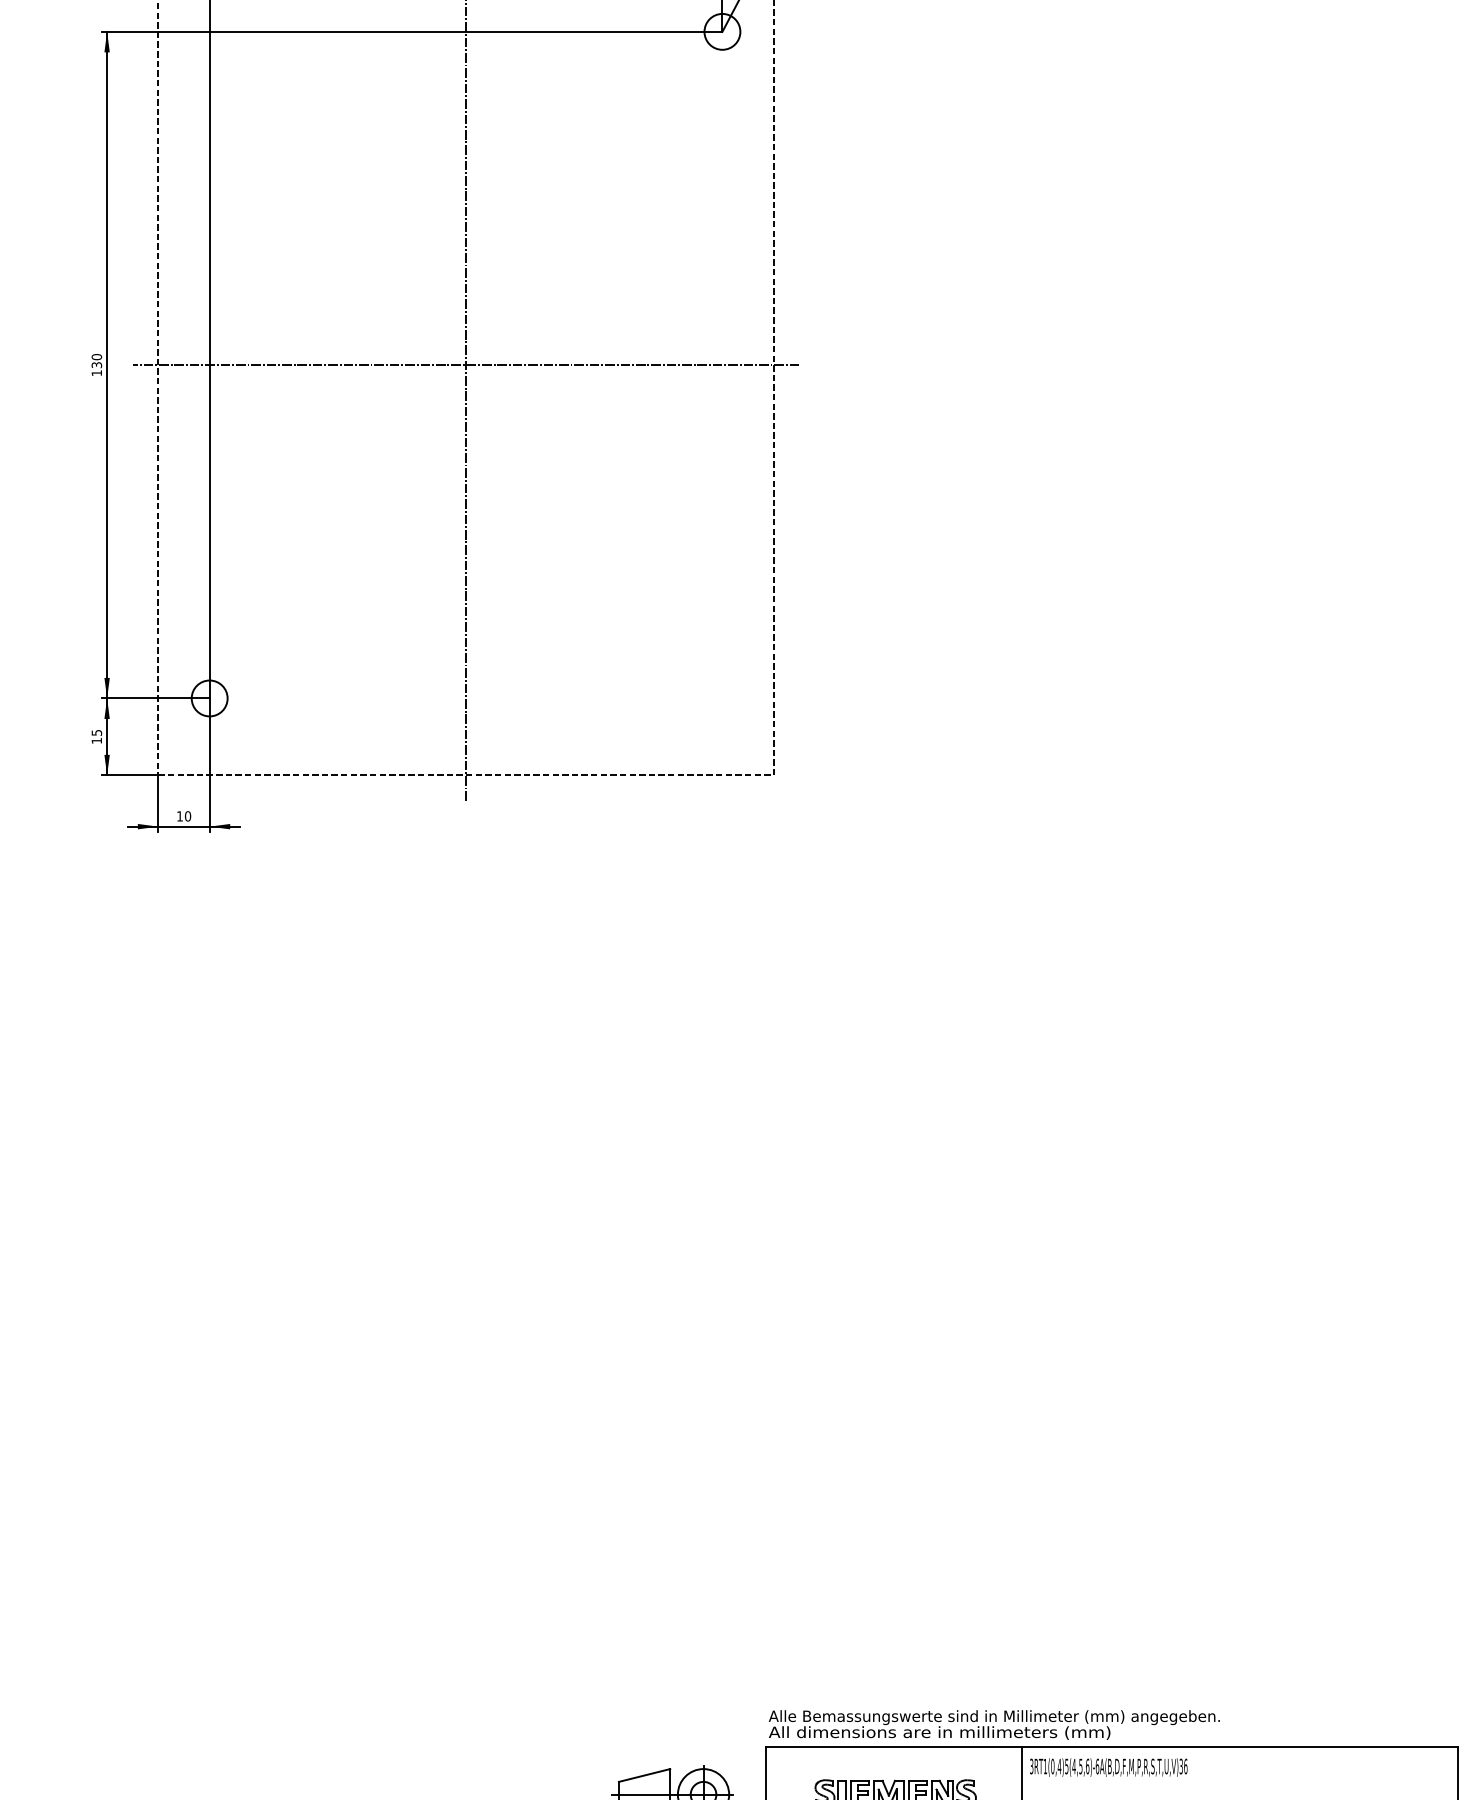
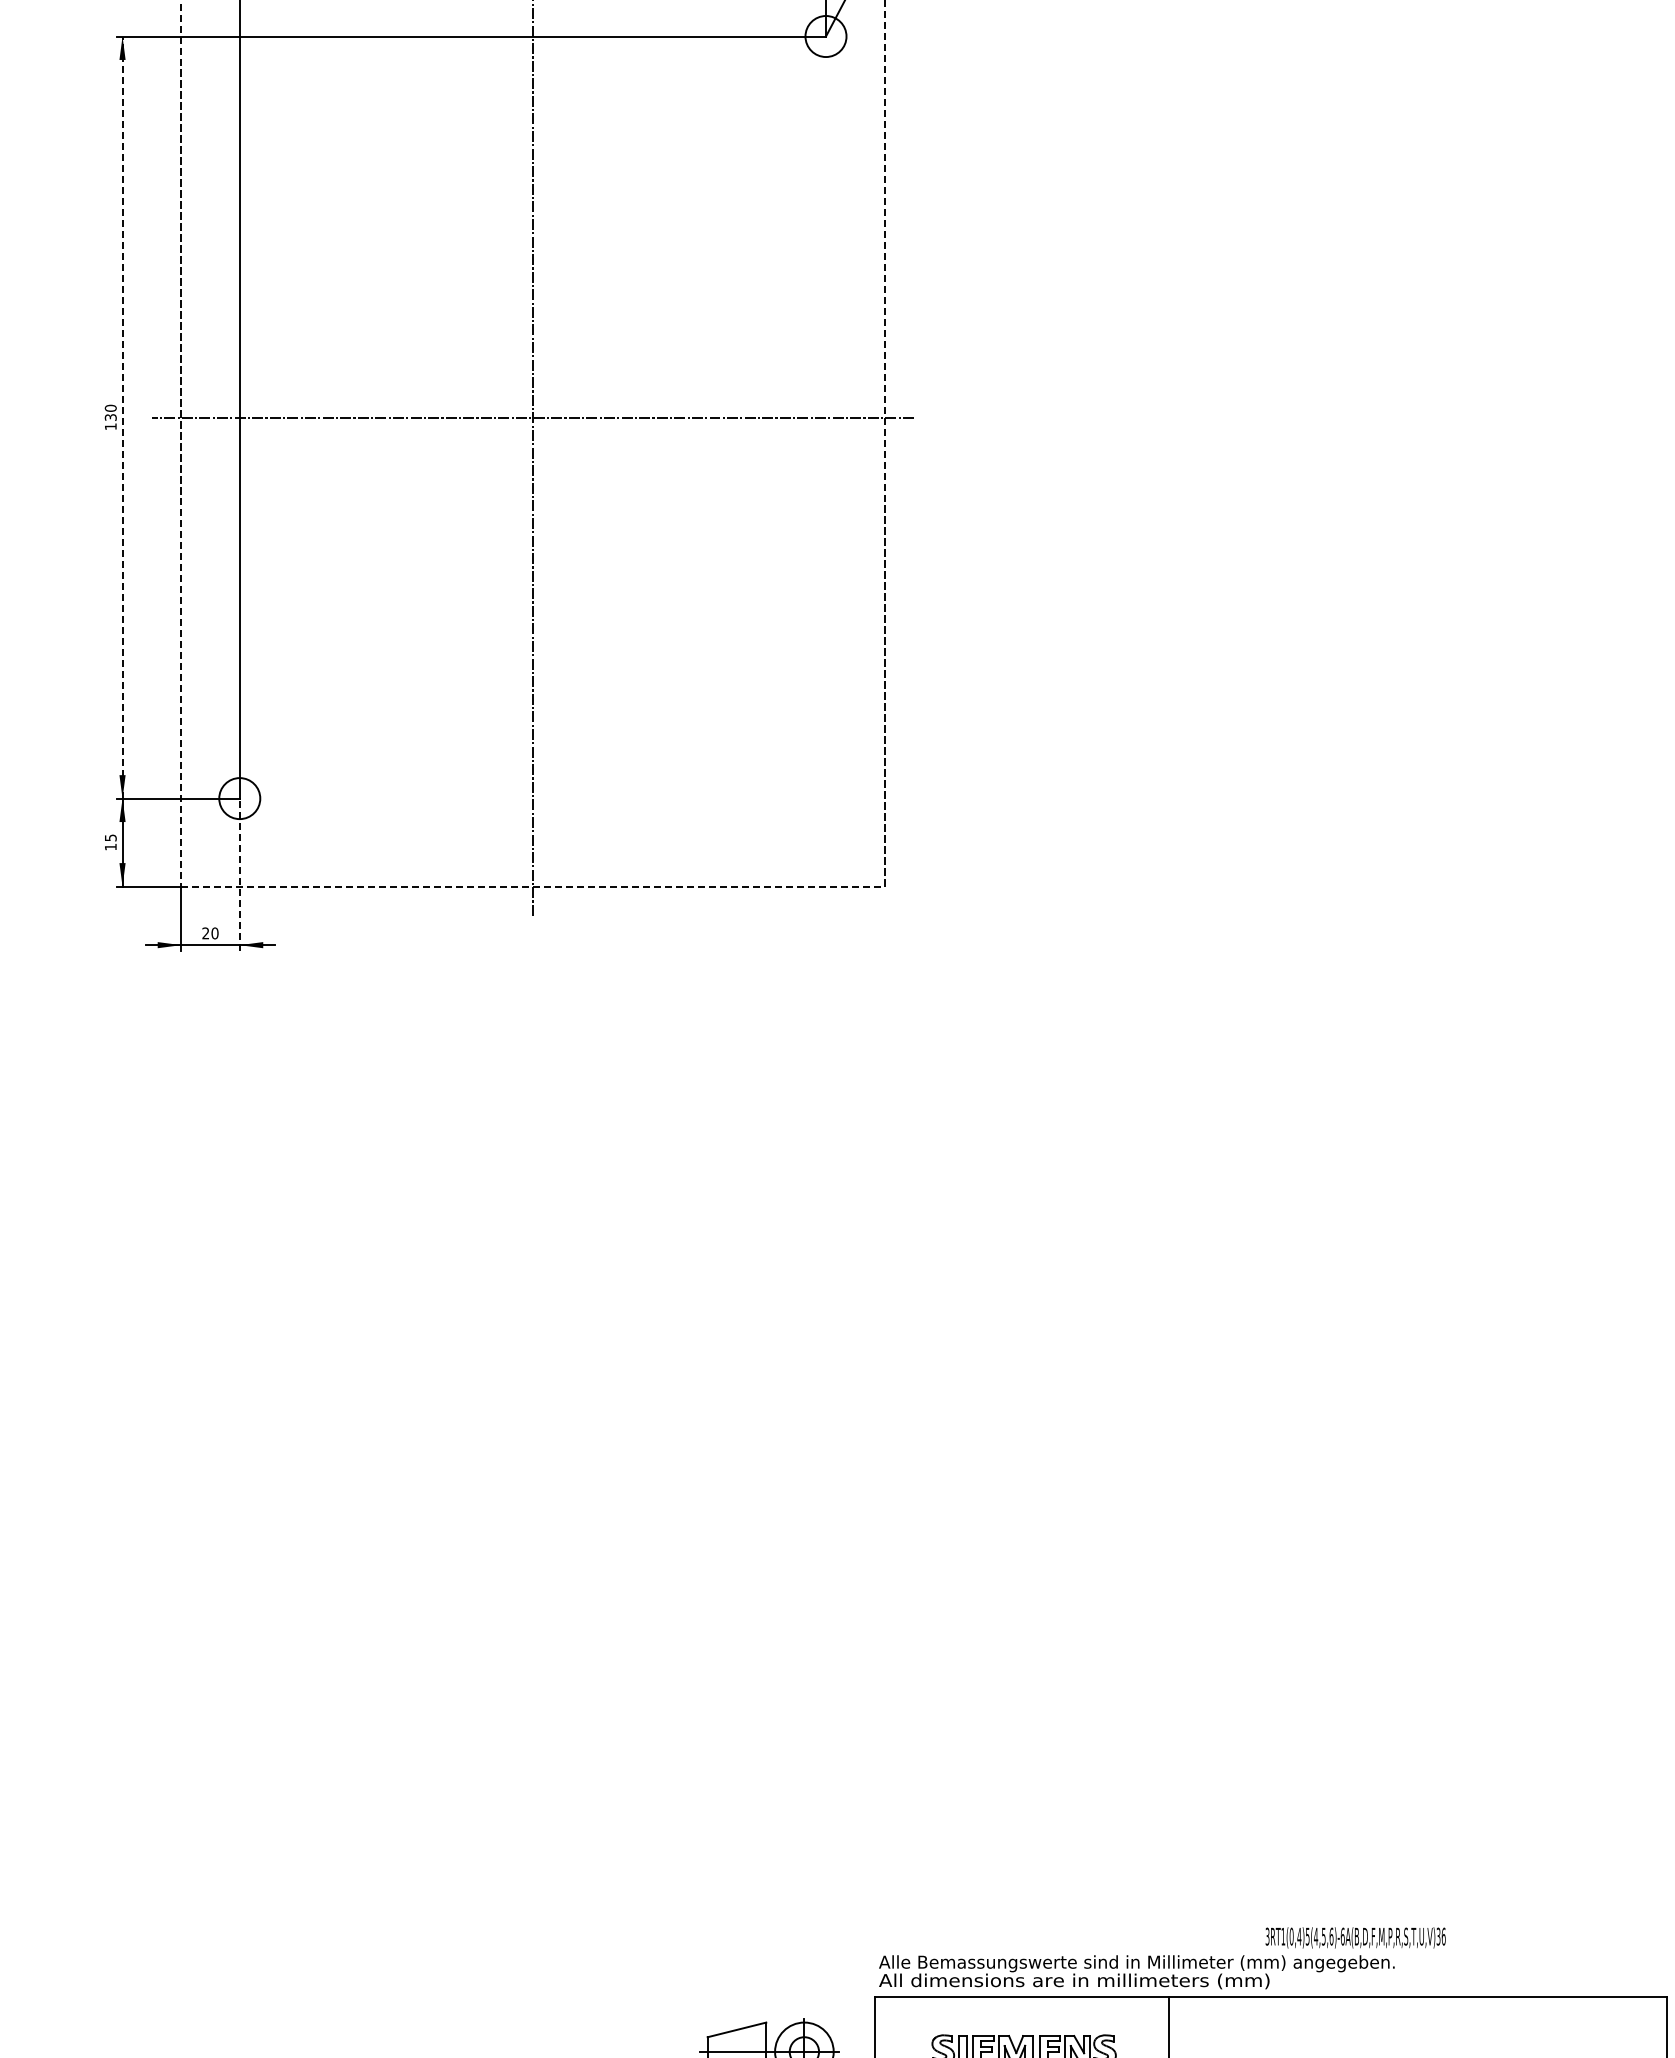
line: (107, 365) -> (122, 417), solid -> dashed
line: (209, 764) -> (239, 874), solid -> dashed
text: (179, 816) -> (205, 933), 10 -> 20
text: (1108, 1767) -> (1355, 1937), moved

